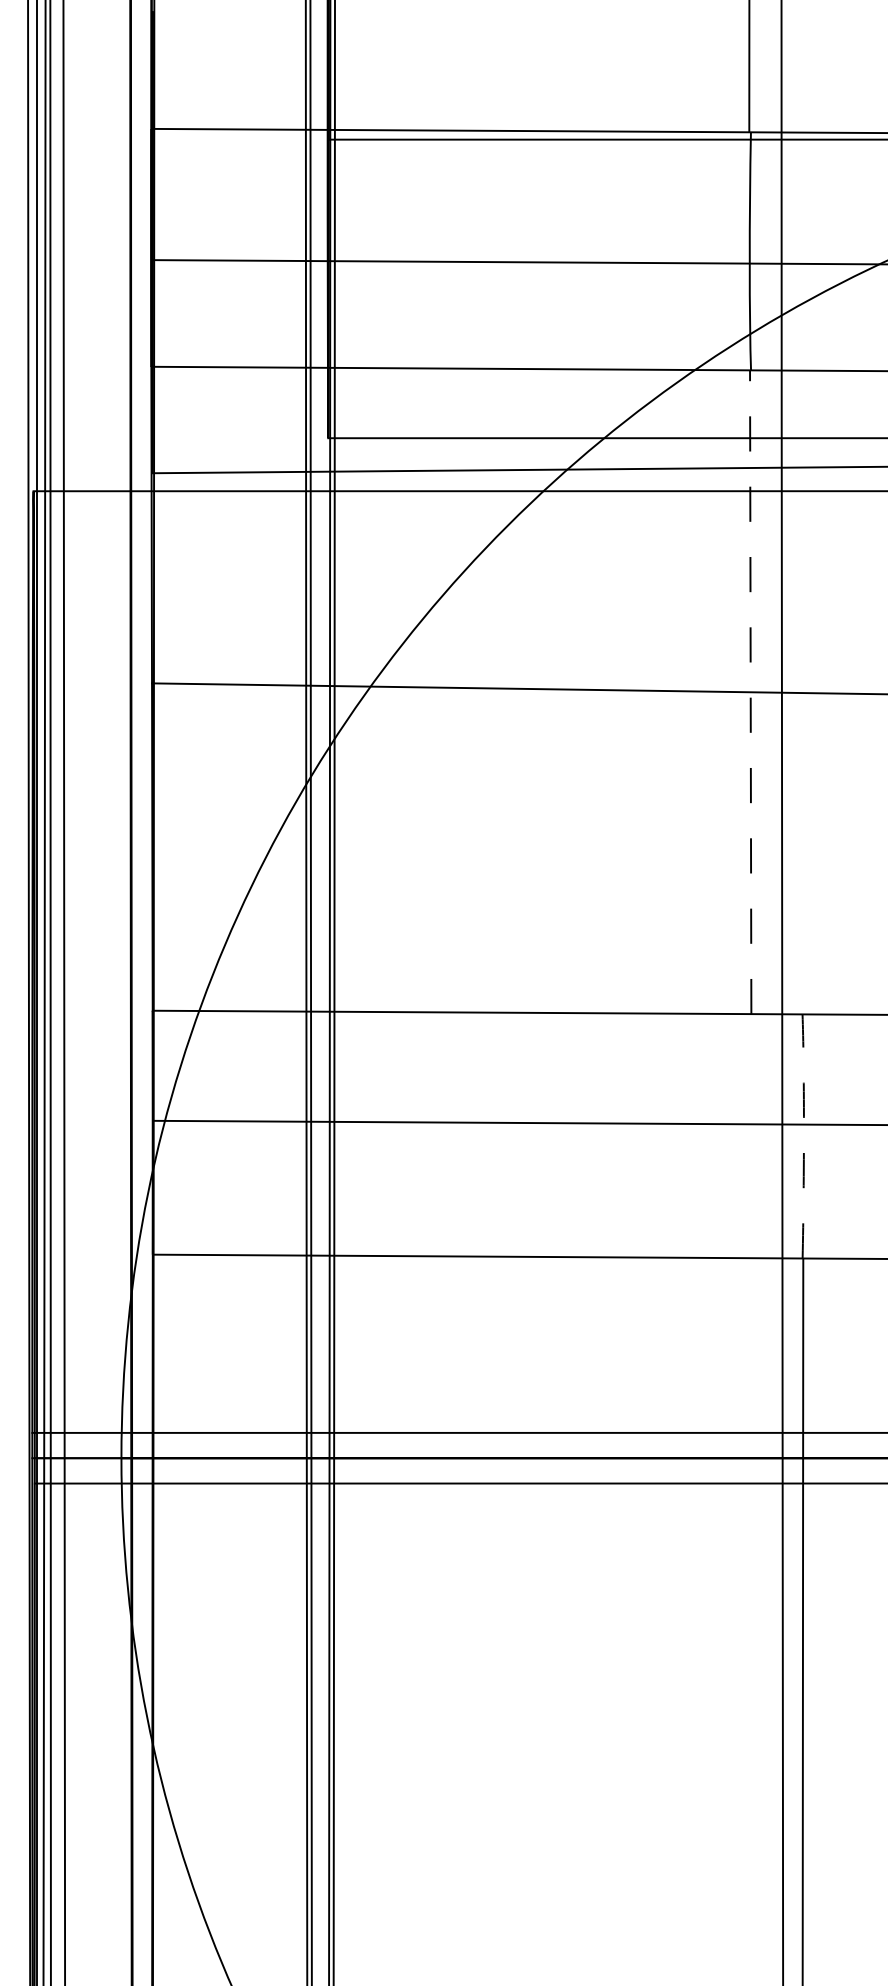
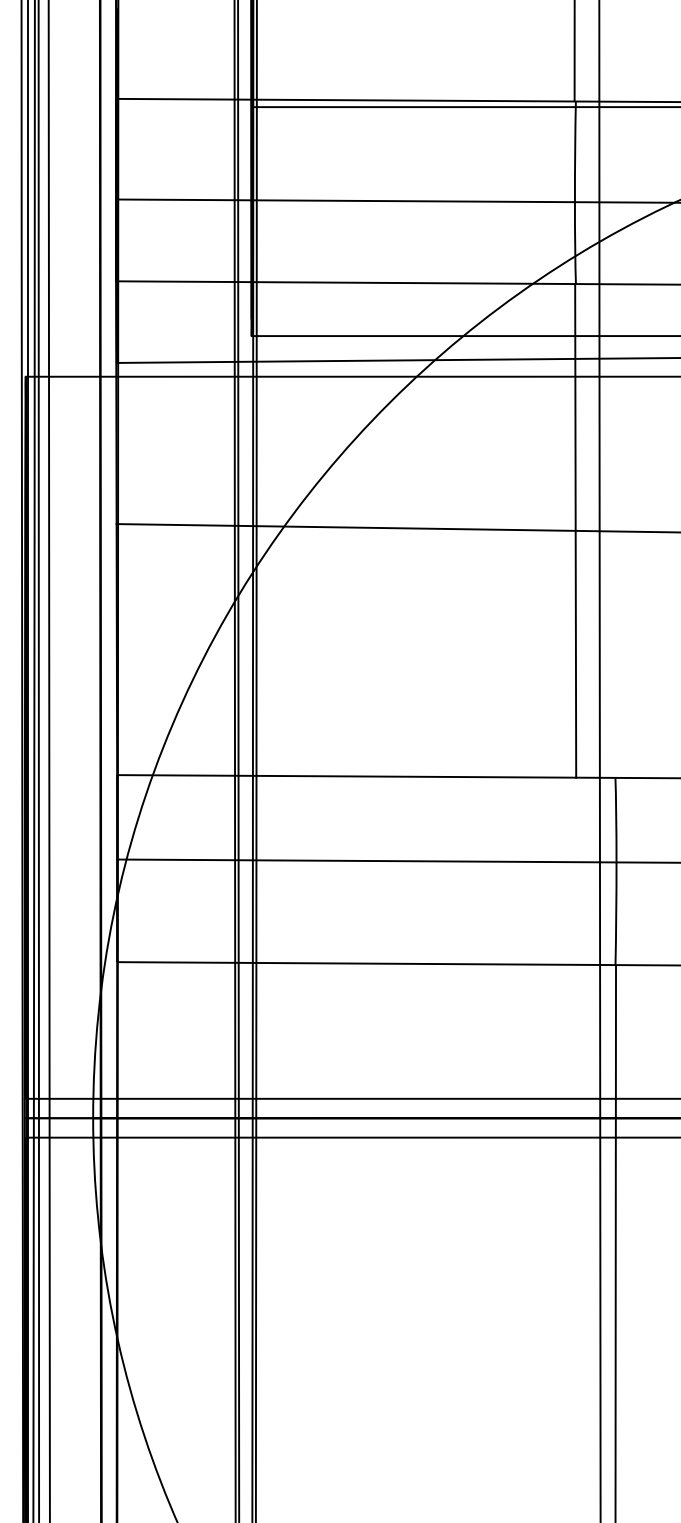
line: (750, 691) -> (575, 530), dashed -> solid
arc: (803, 1132) -> (616, 868), dashed -> solid

